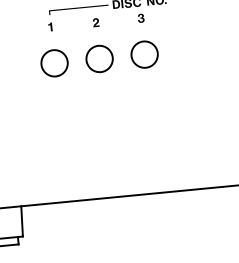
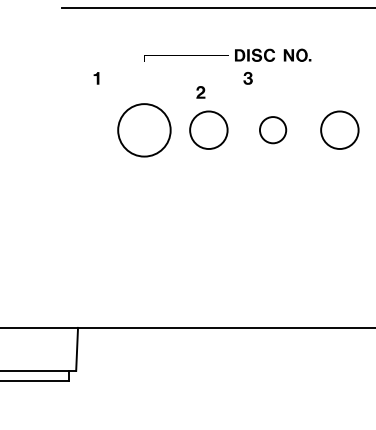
part: (140, 18) -> (247, 78), moved
part: (95, 22) -> (200, 92), moved
part: (50, 27) -> (96, 78), moved
part: (191, 49) -> (339, 129), added
part: (144, 54) -> (272, 129), size x0.7
part: (54, 62) -> (144, 129), size x1.4

